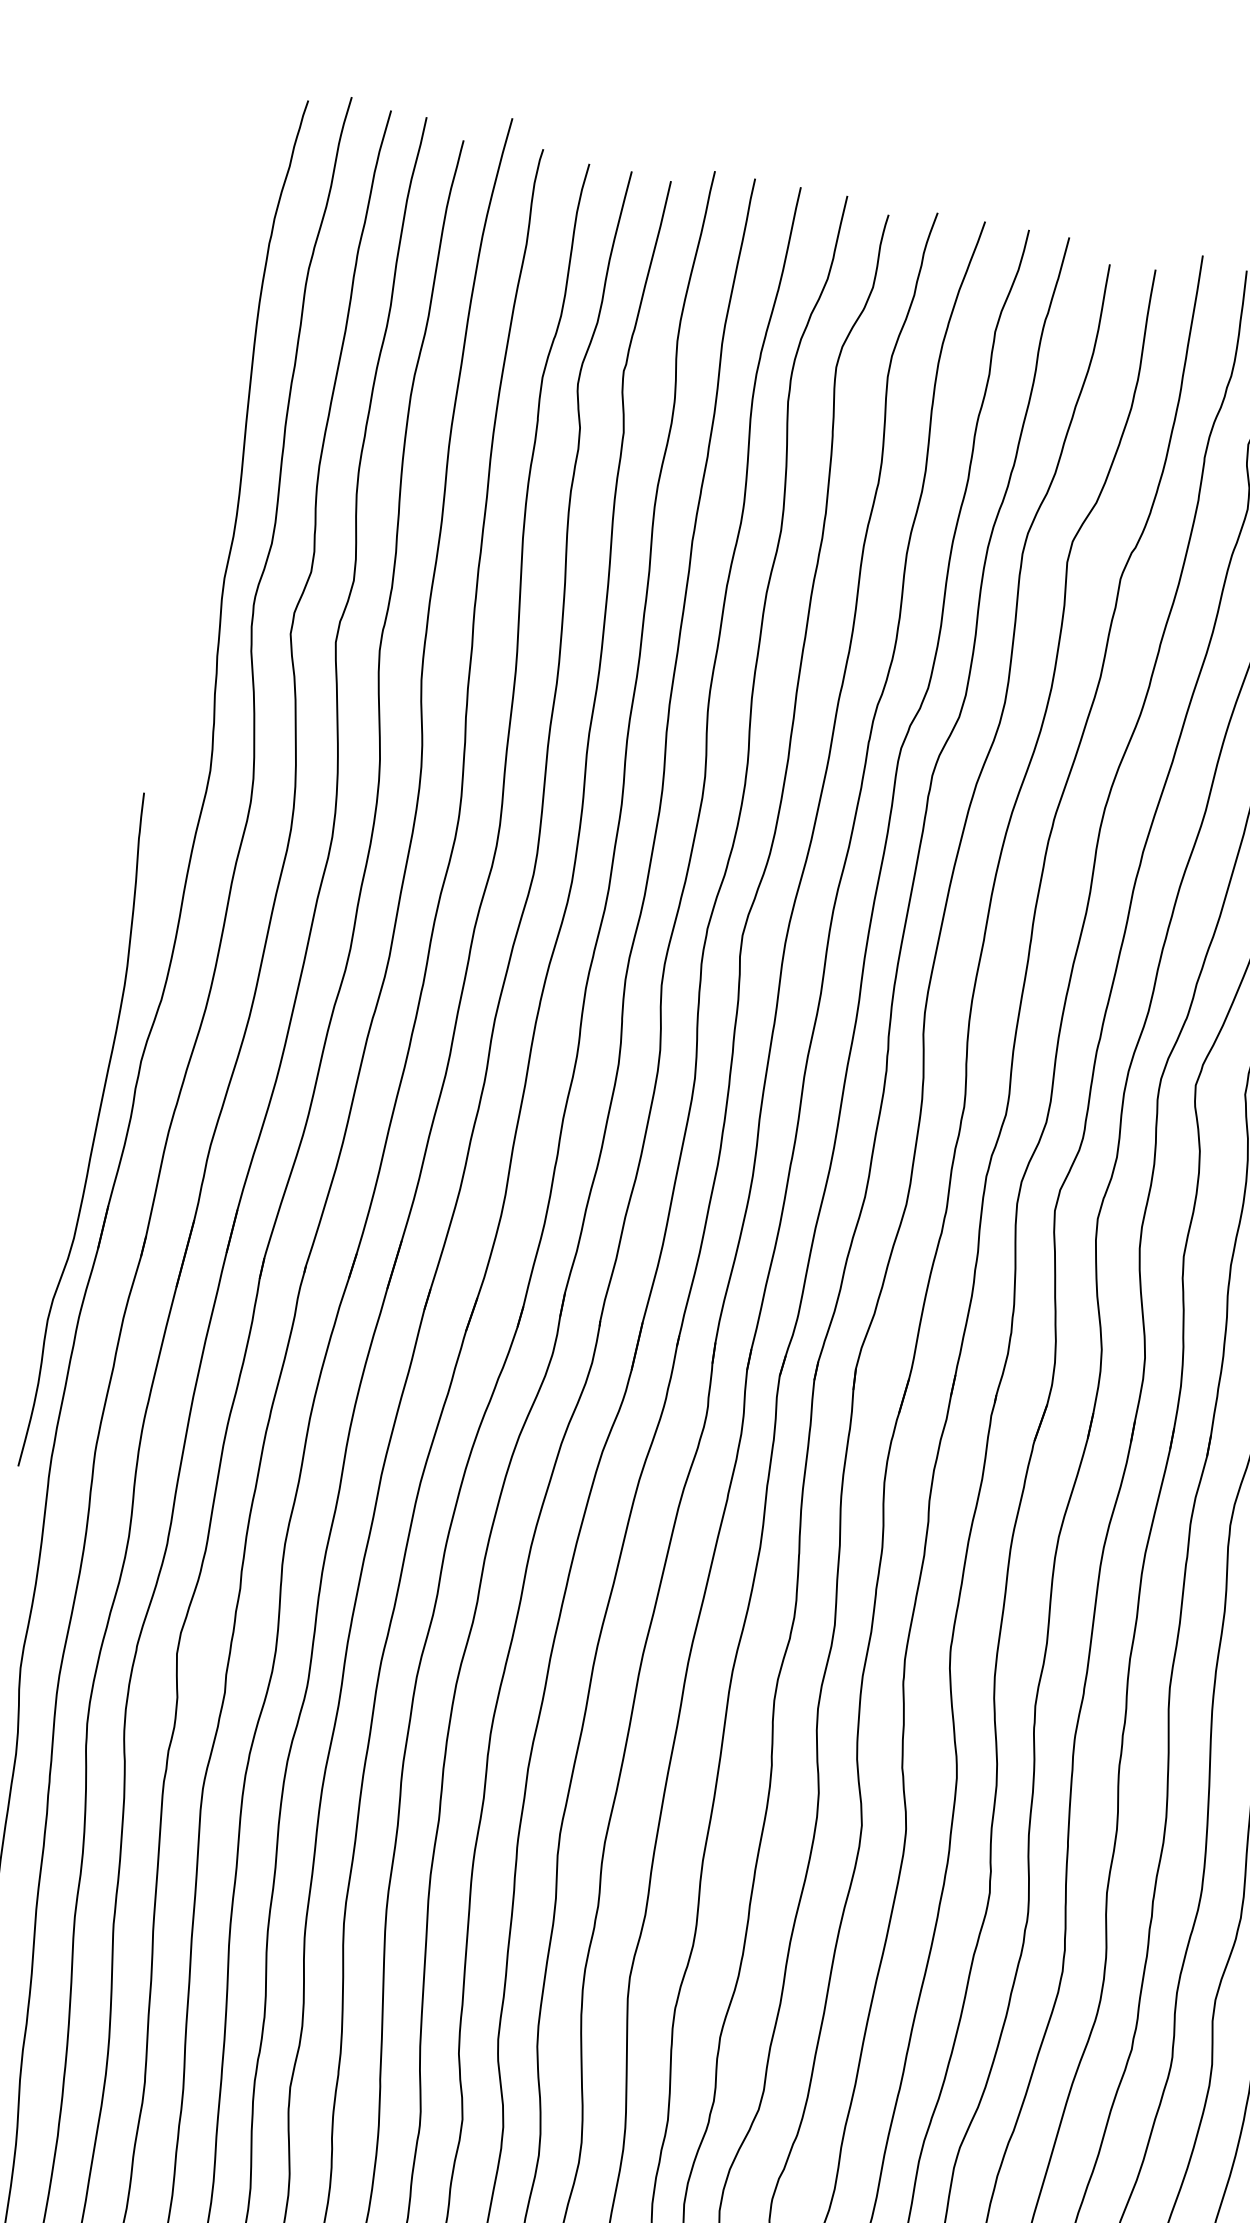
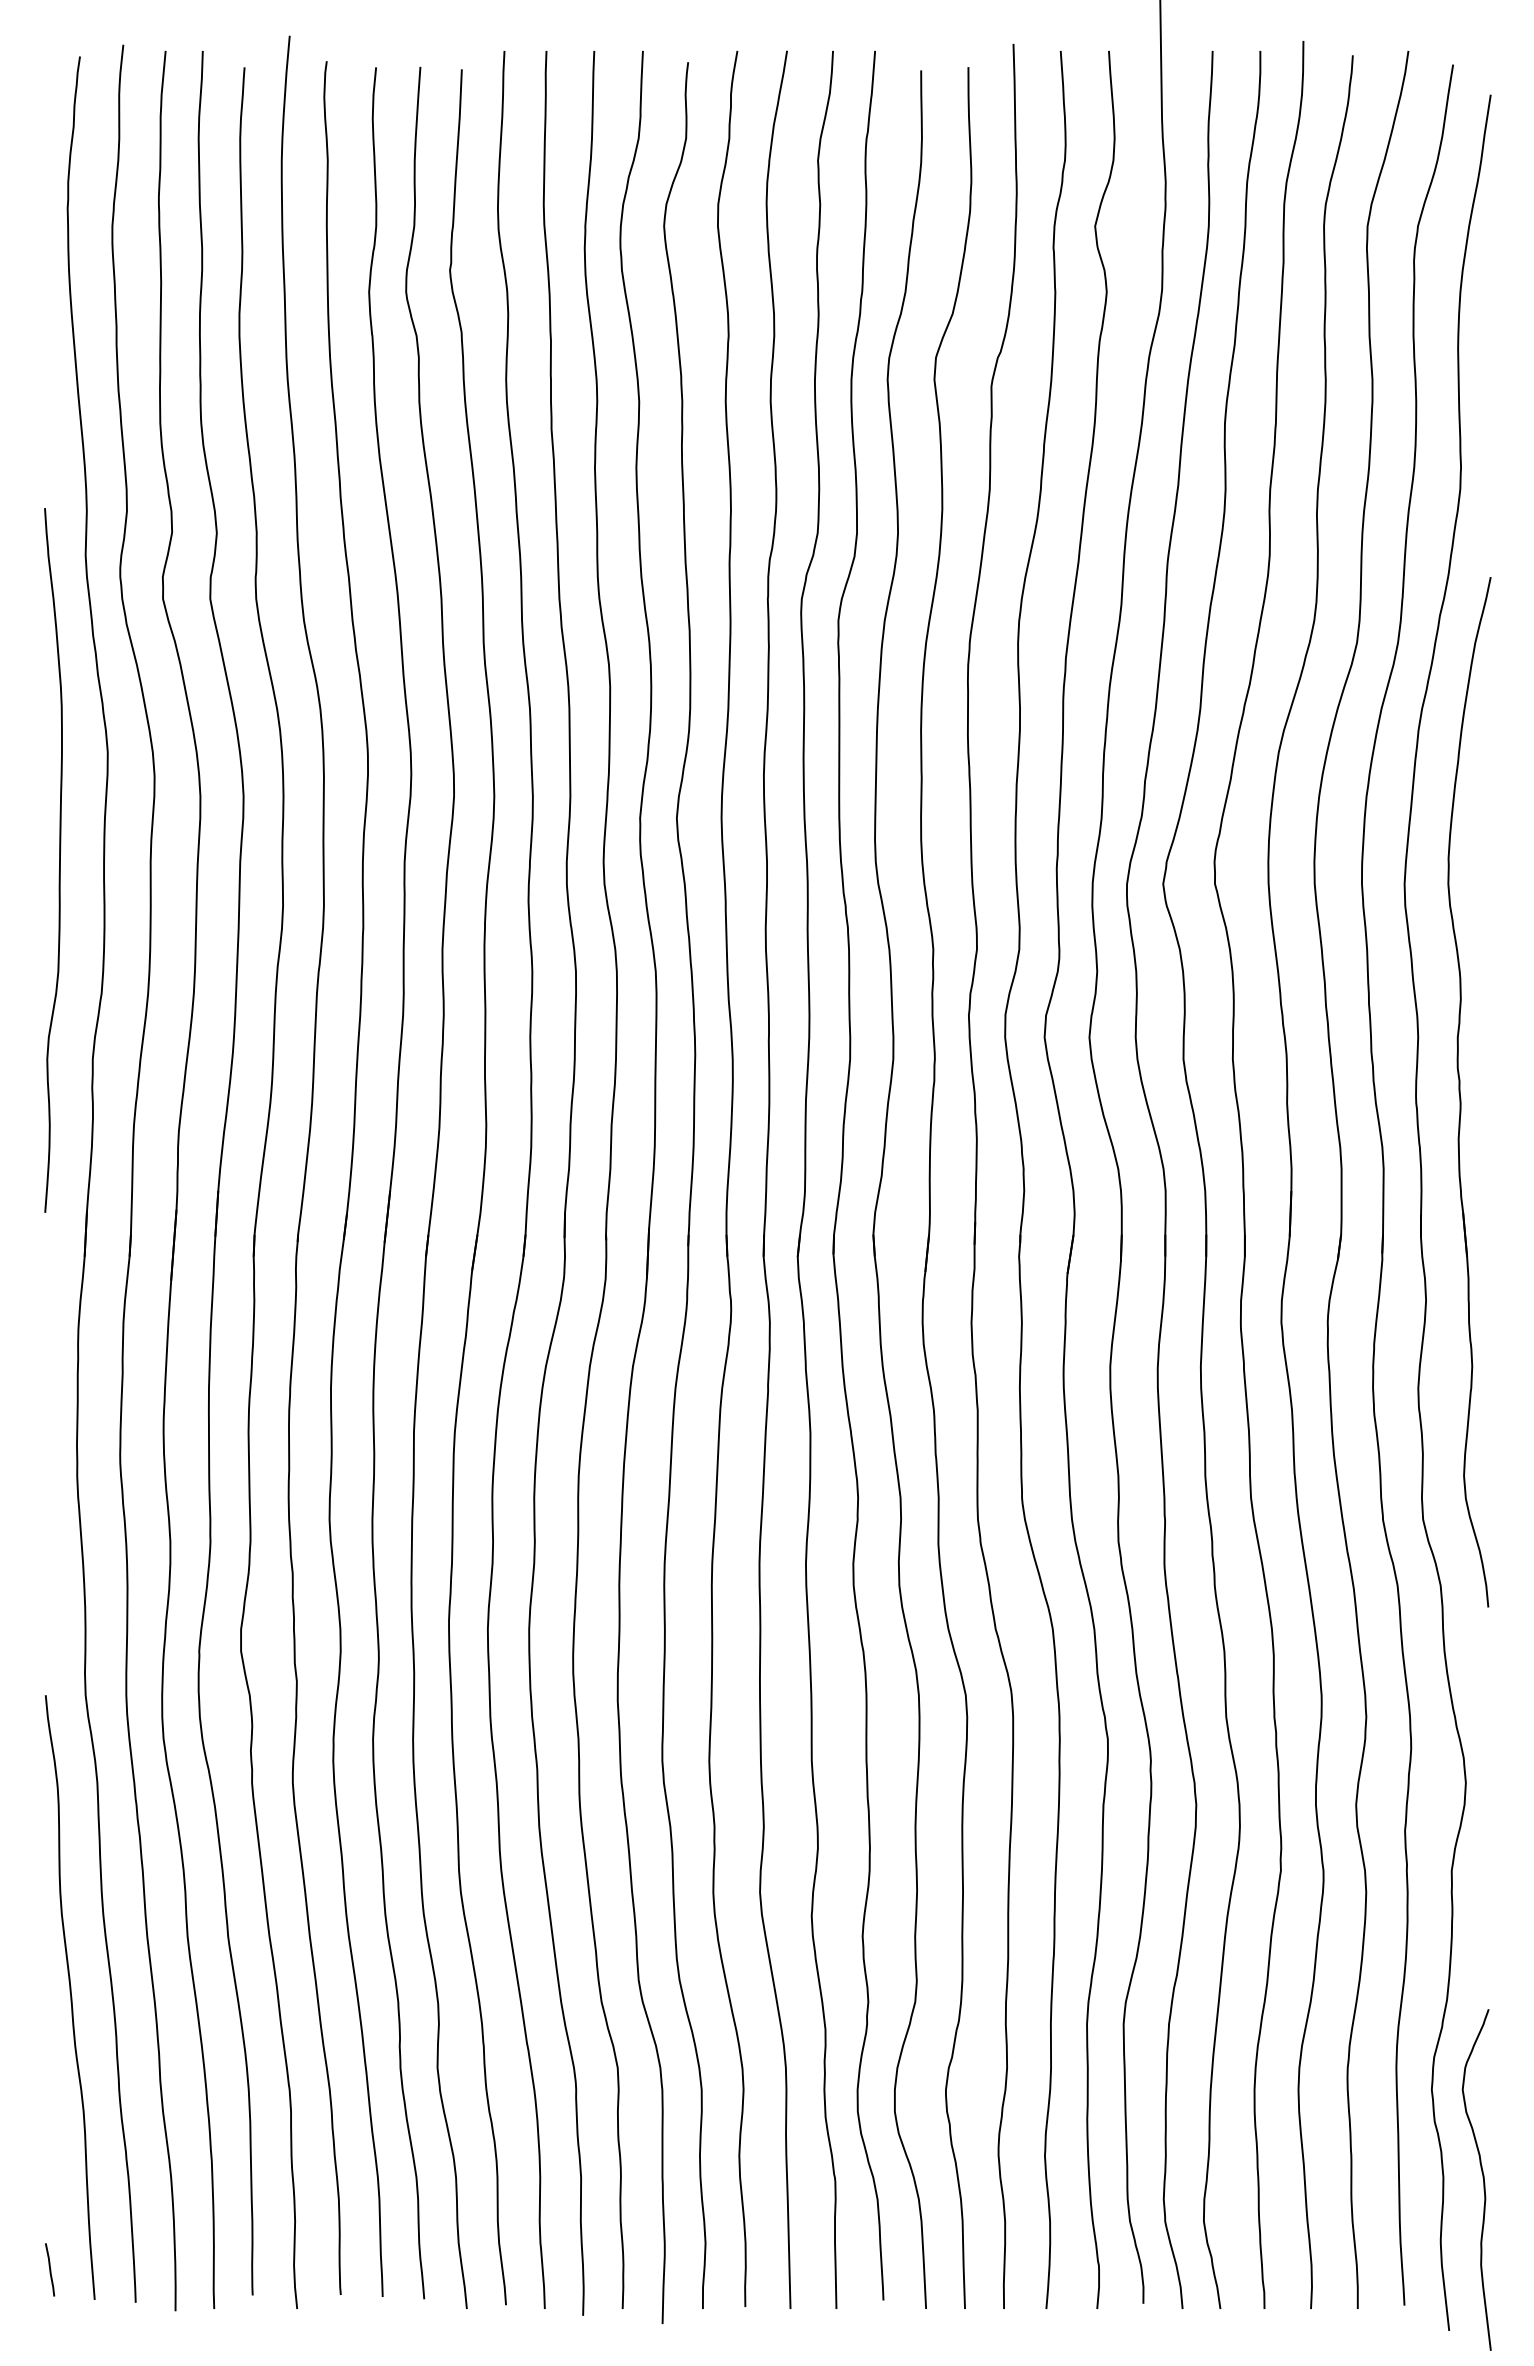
curve: (94, 1132) -> (59, 860), moved

